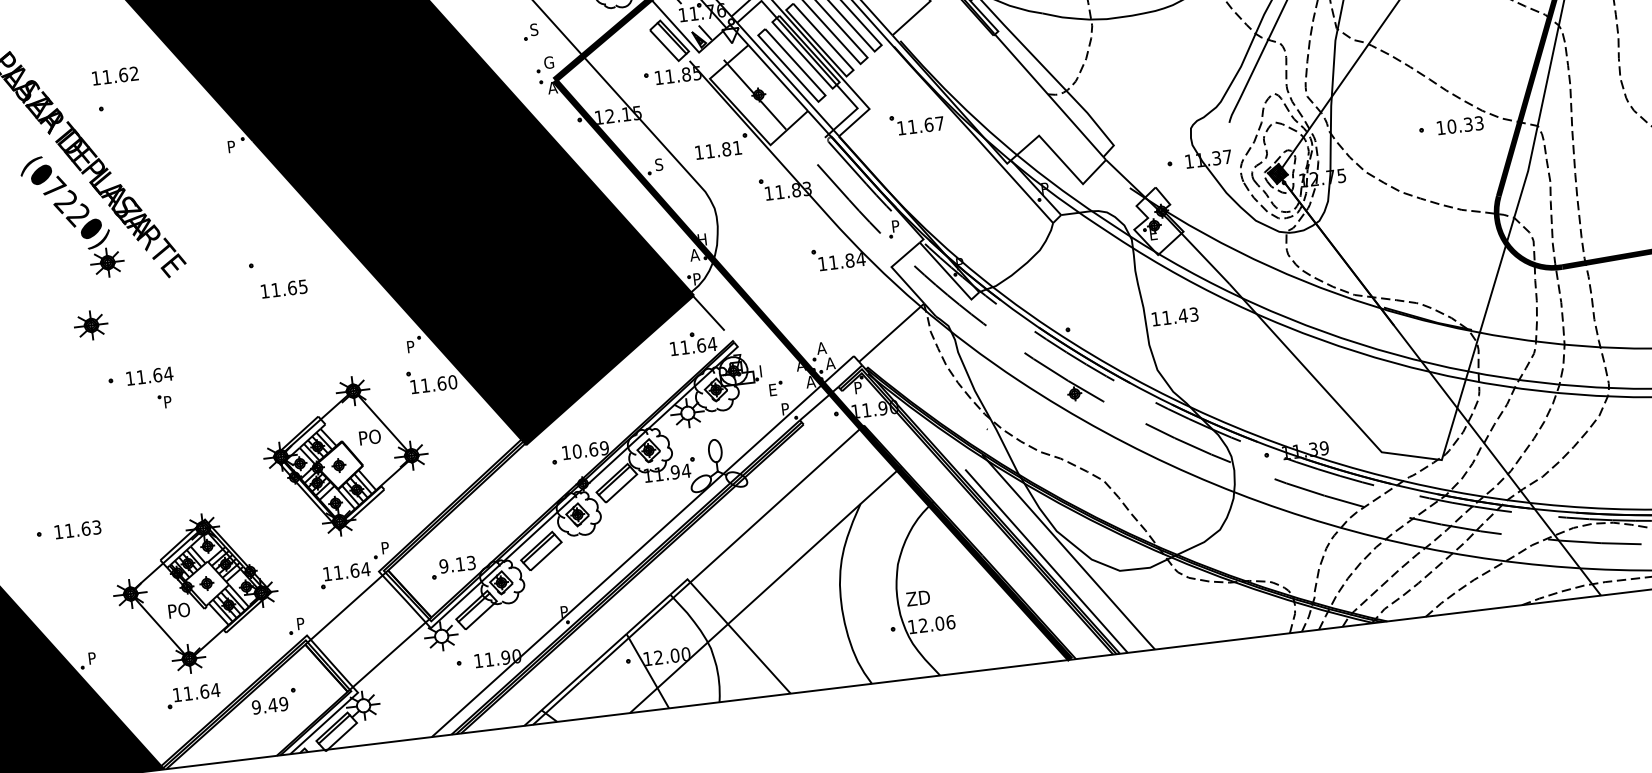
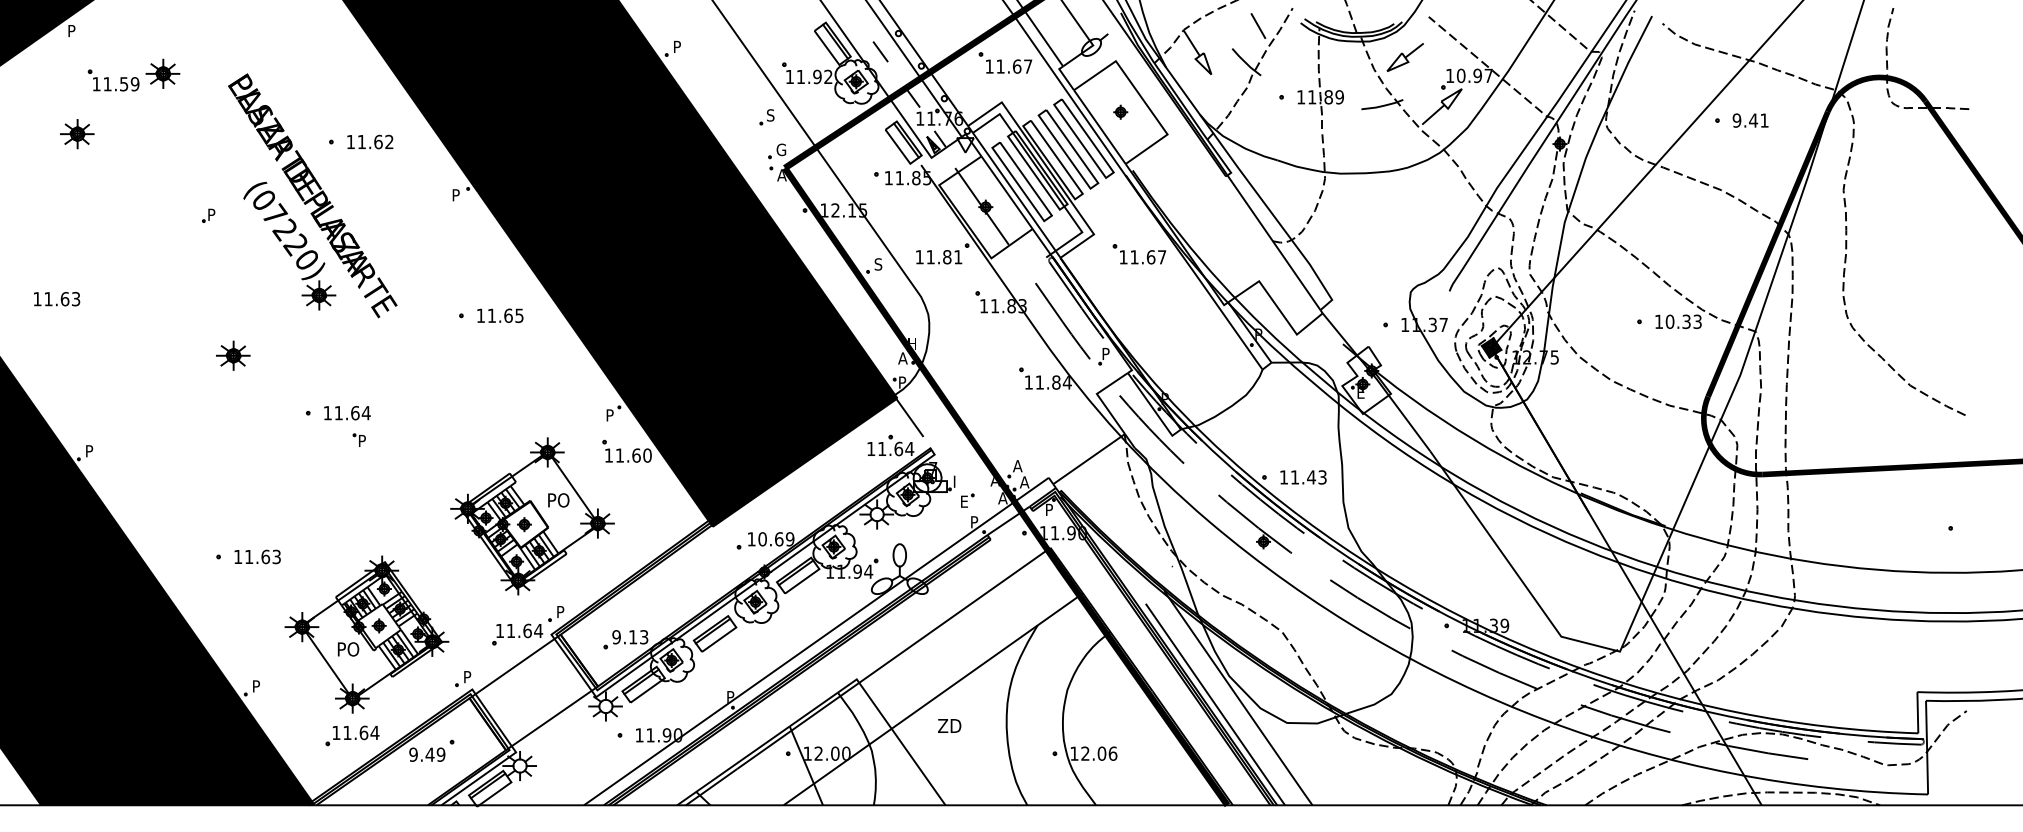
text: (115, 75) -> (370, 141), moved
text: (284, 288) -> (500, 315), moved
text: (1175, 316) -> (1303, 477), moved
part: (91, 325) -> (233, 355), moved
text: (918, 597) -> (949, 725), moved

